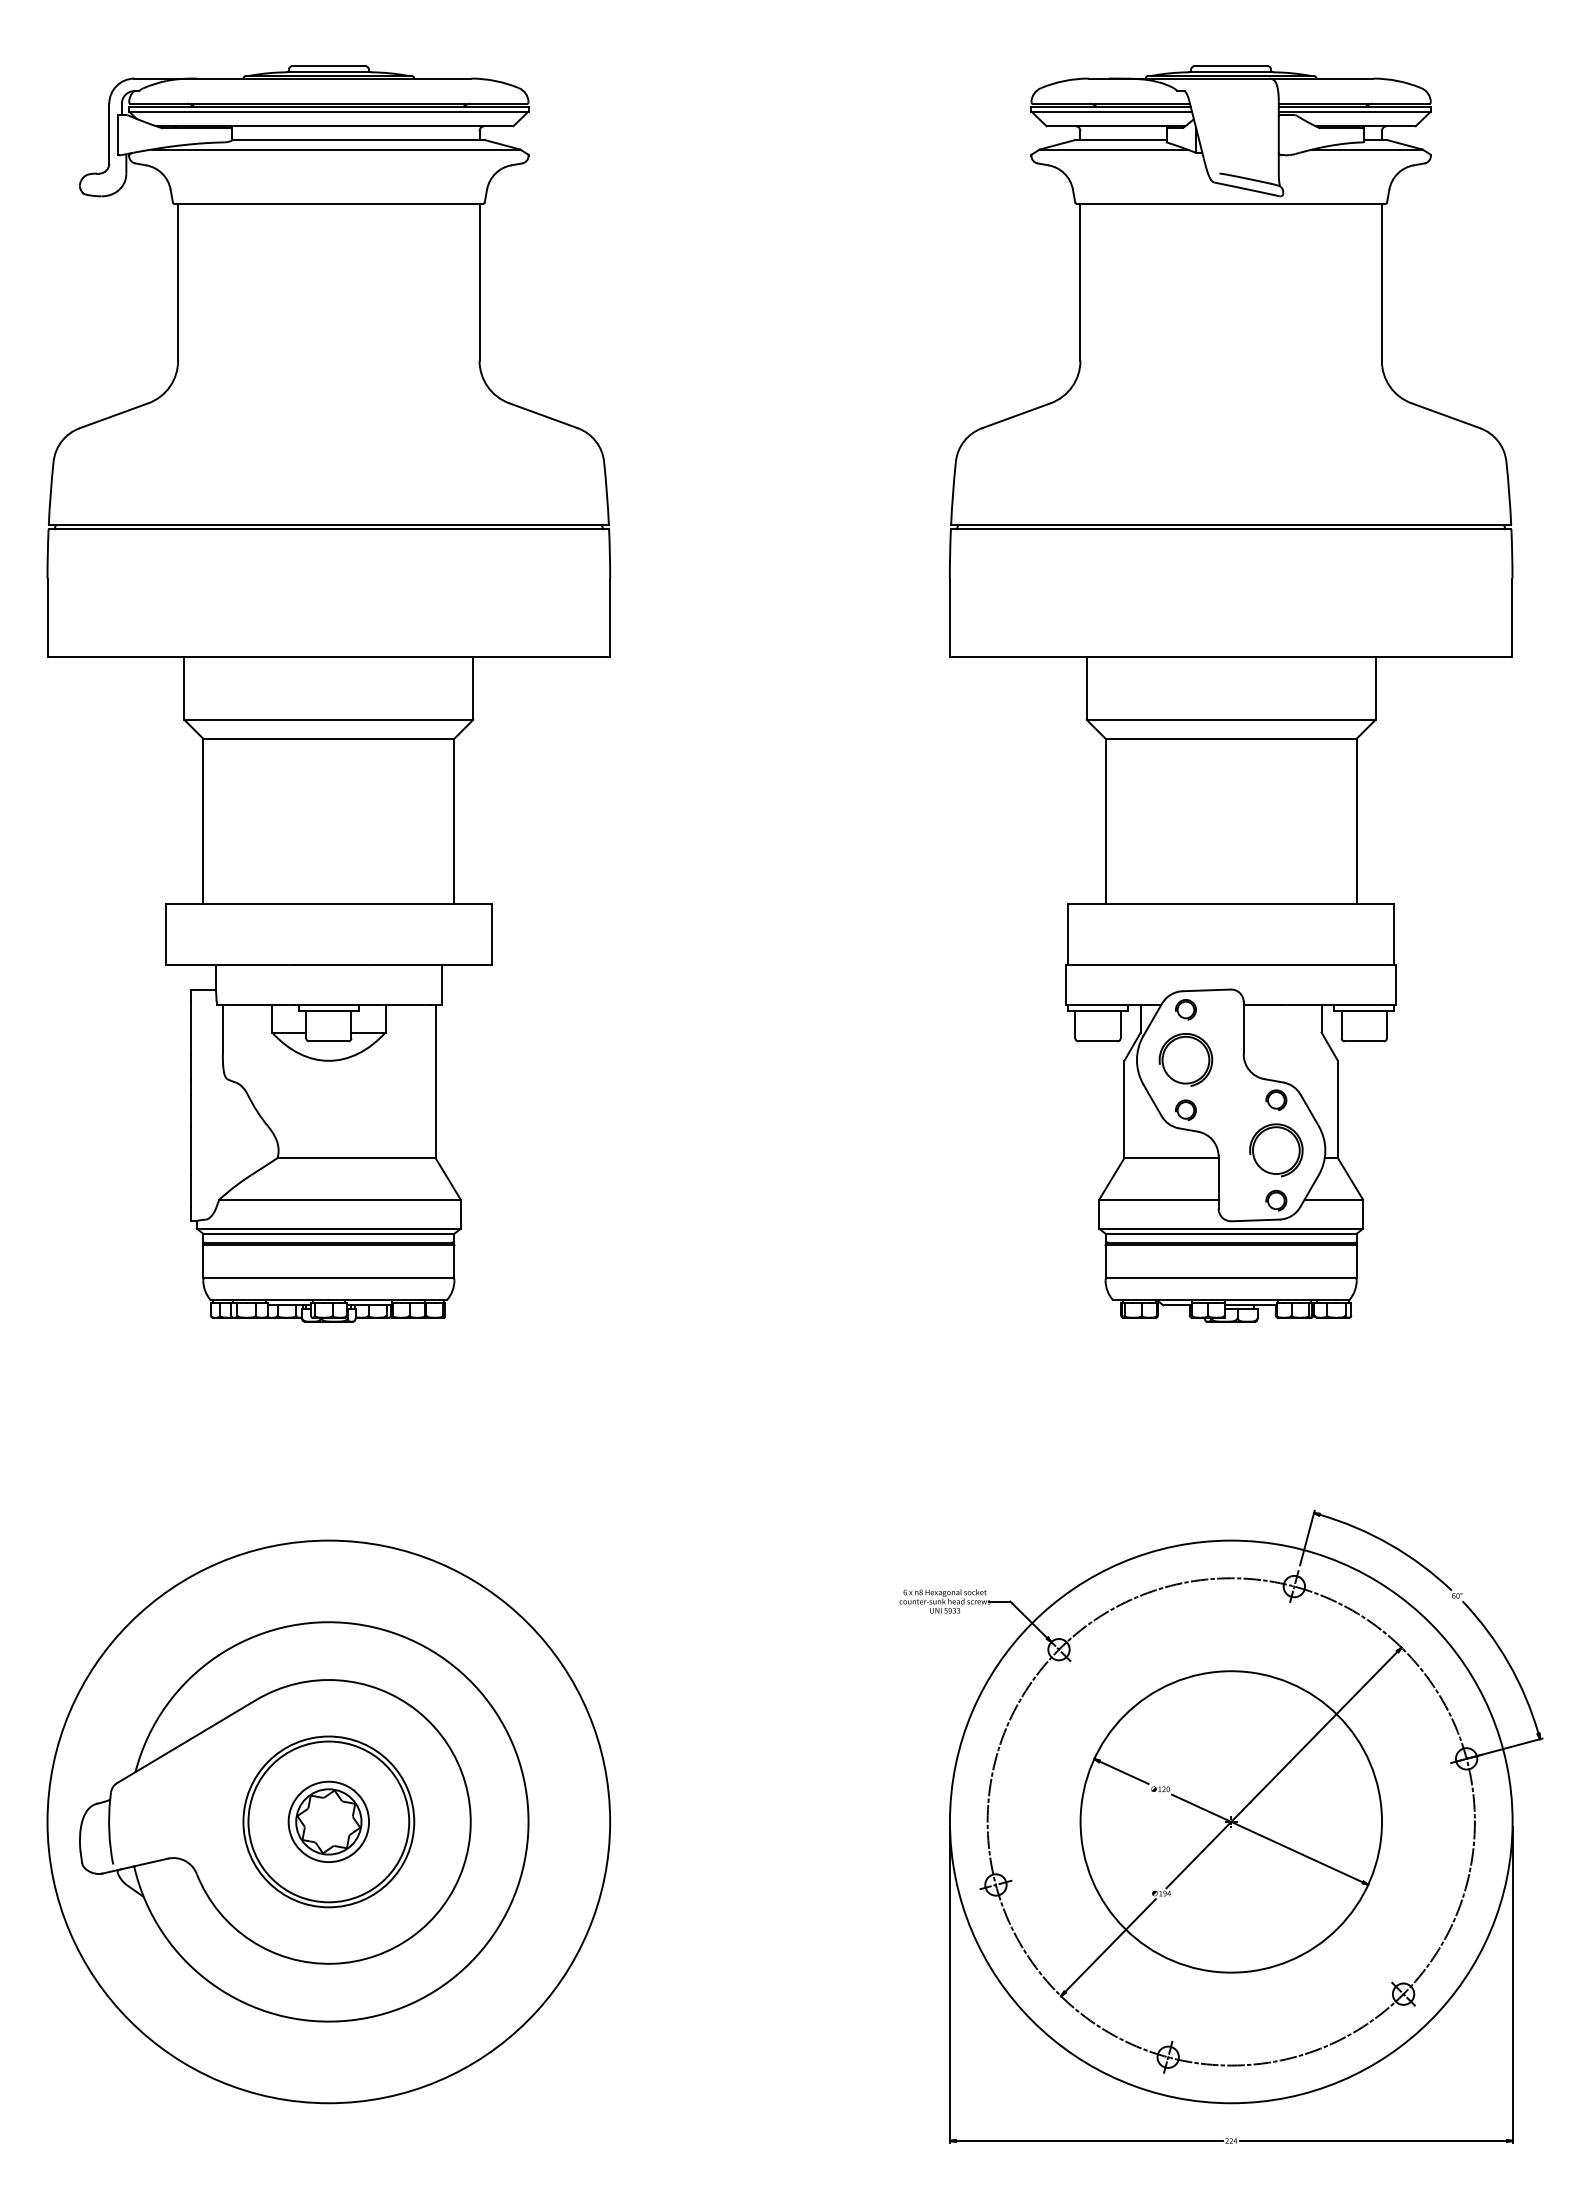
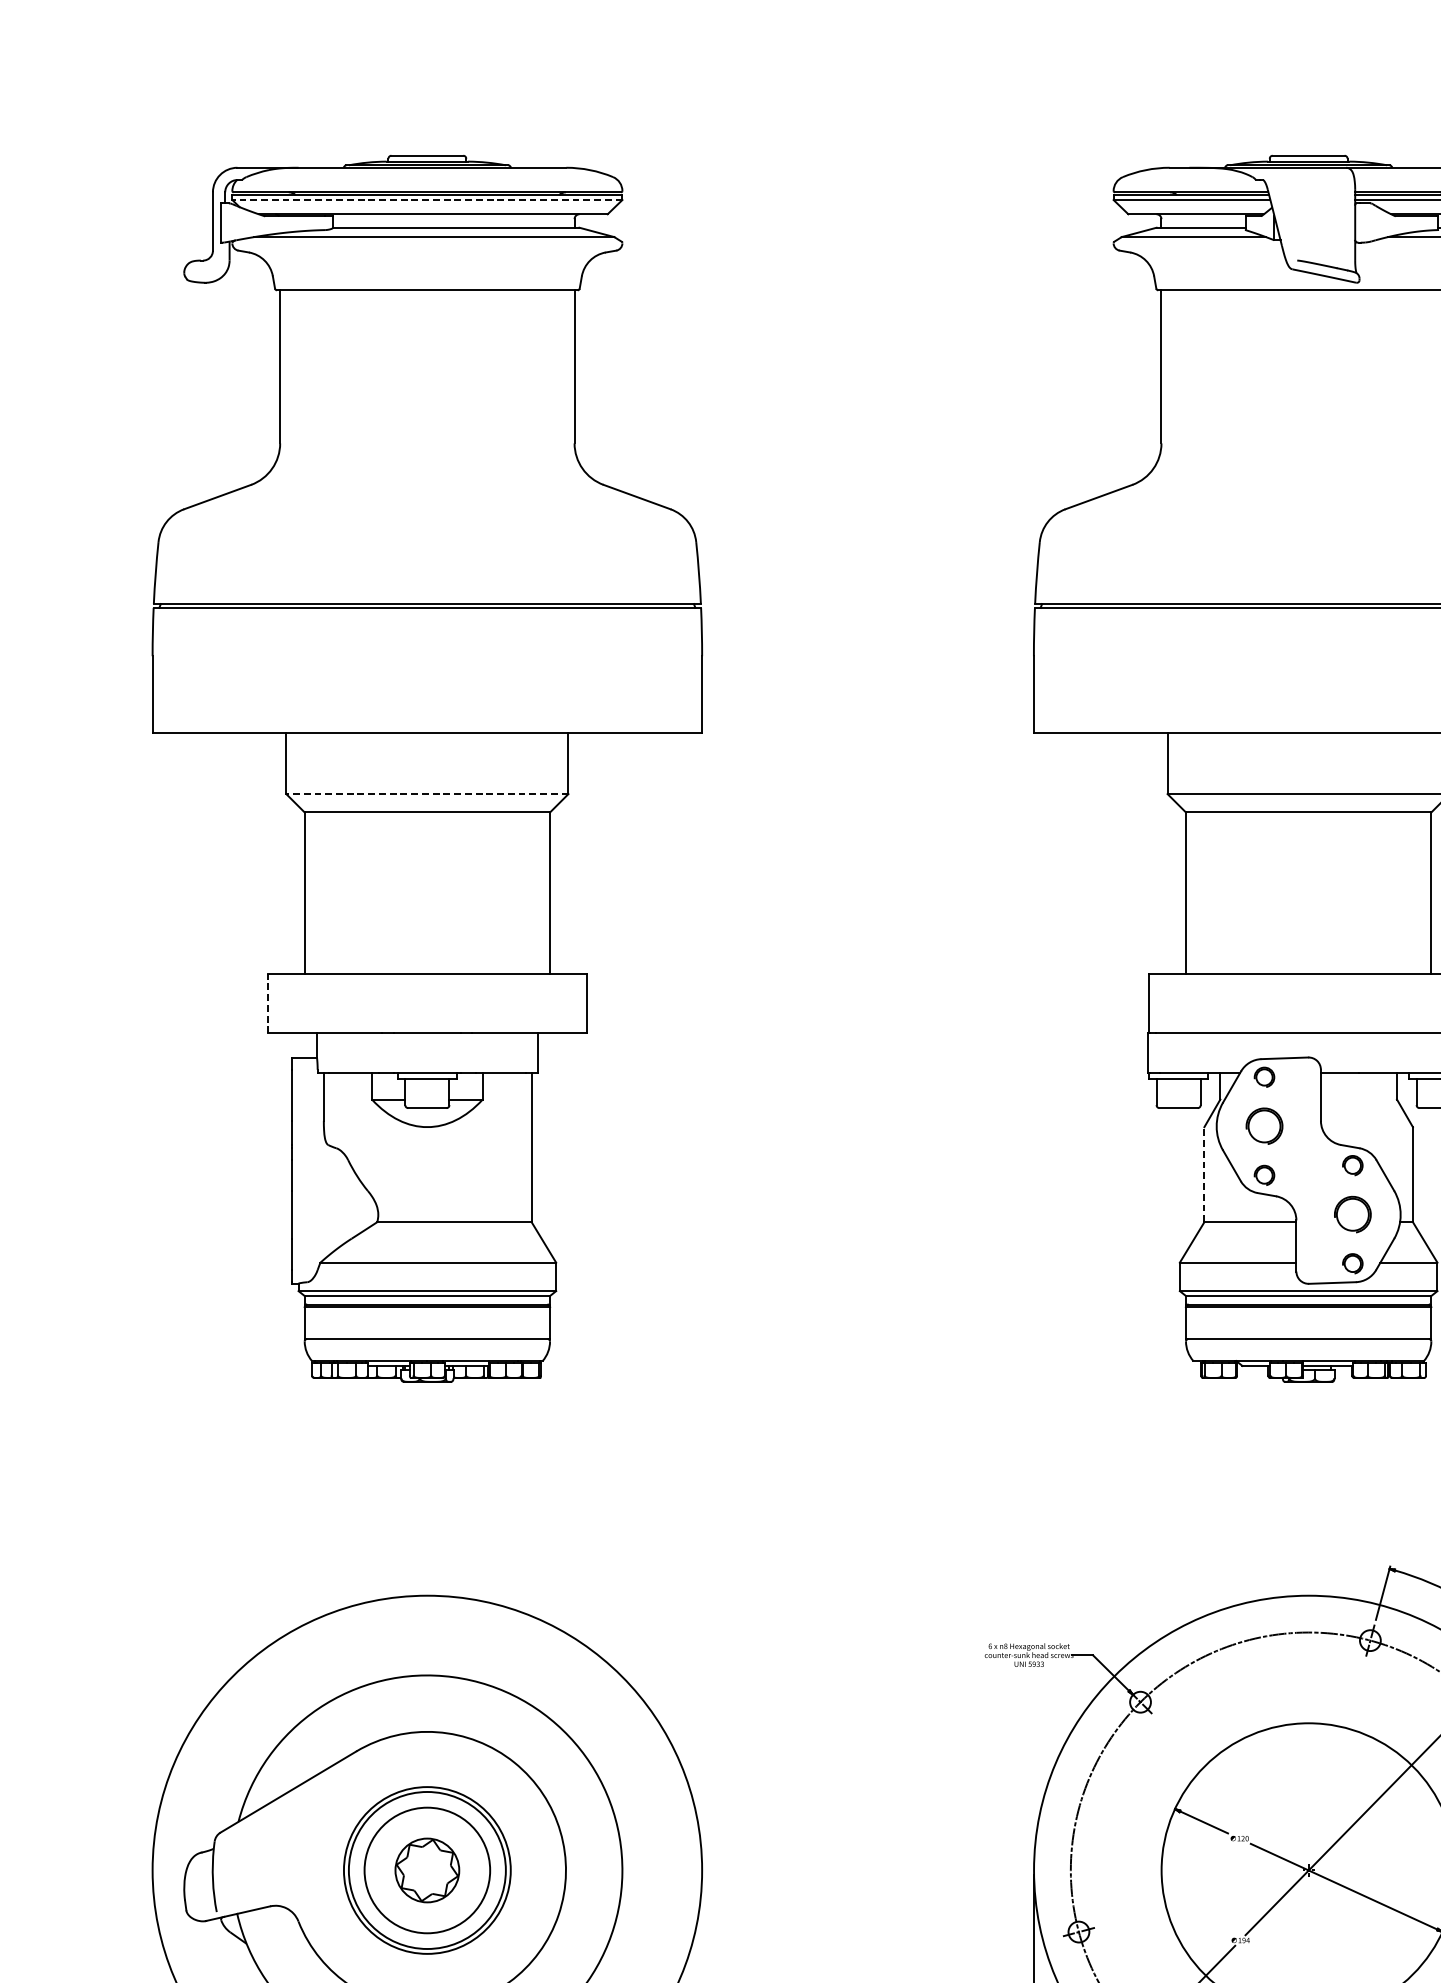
line: (328, 111) -> (427, 199), solid -> dashed
line: (328, 719) -> (427, 793), solid -> dashed
line: (165, 934) -> (267, 1003), solid -> dashed
part: (1185, 1059) -> (1264, 1125), size x0.7
line: (1124, 1109) -> (1204, 1174), solid -> dashed
part: (1276, 1150) -> (1352, 1214), size x0.7
circle: (328, 1821) -> (427, 1870), size x1.6

